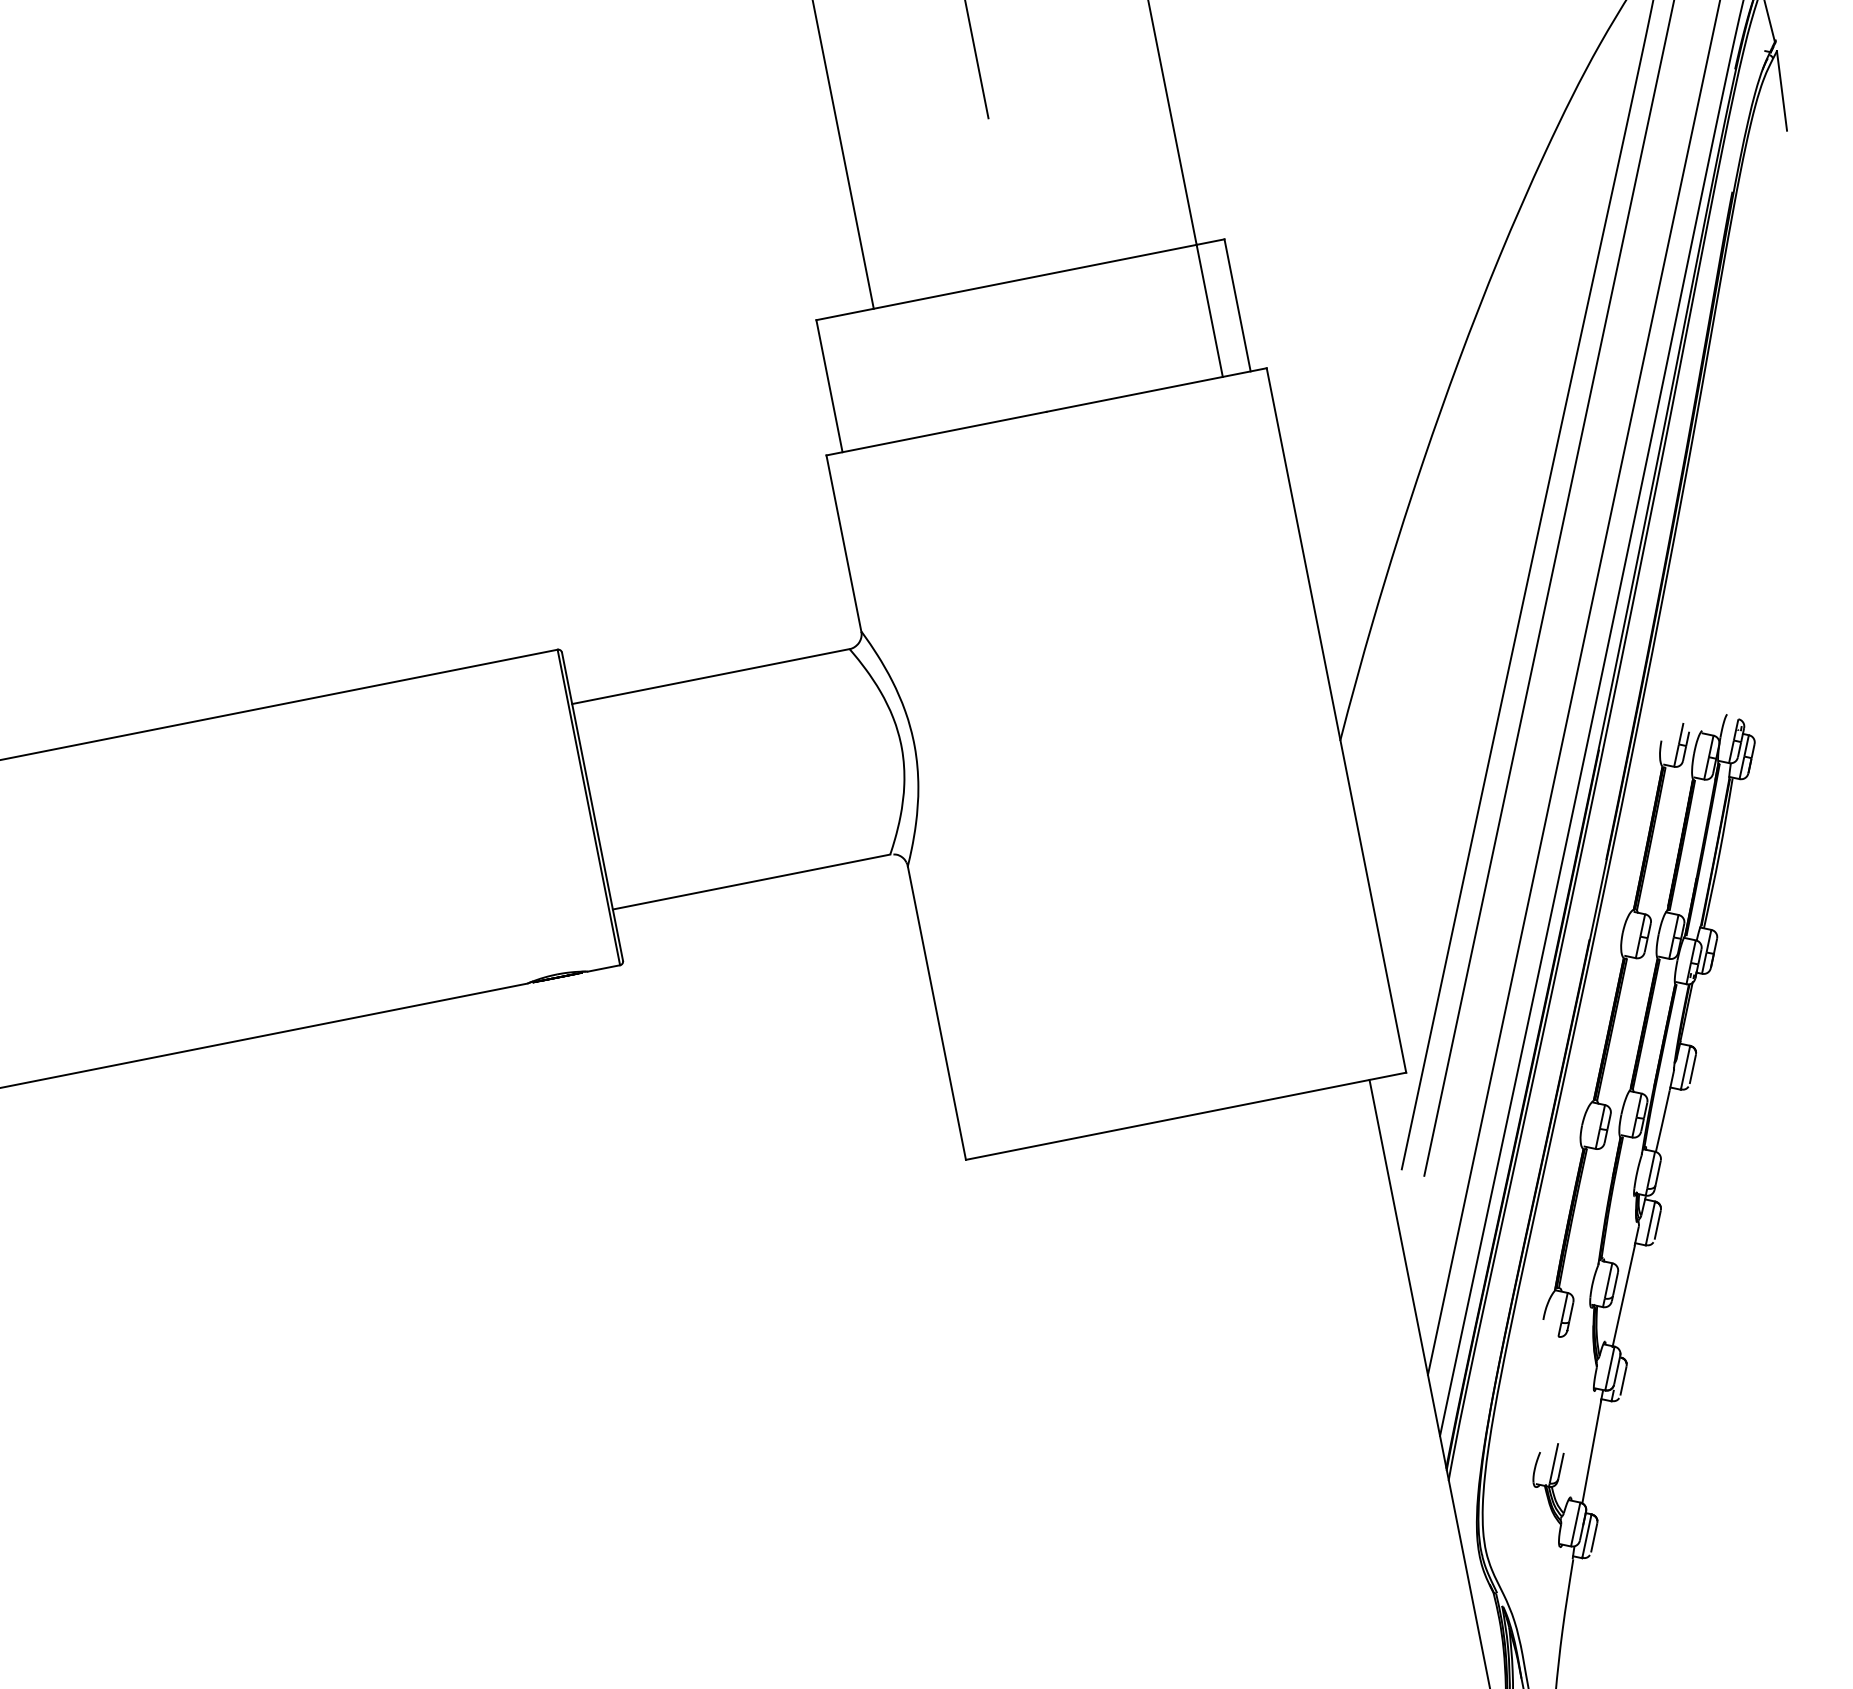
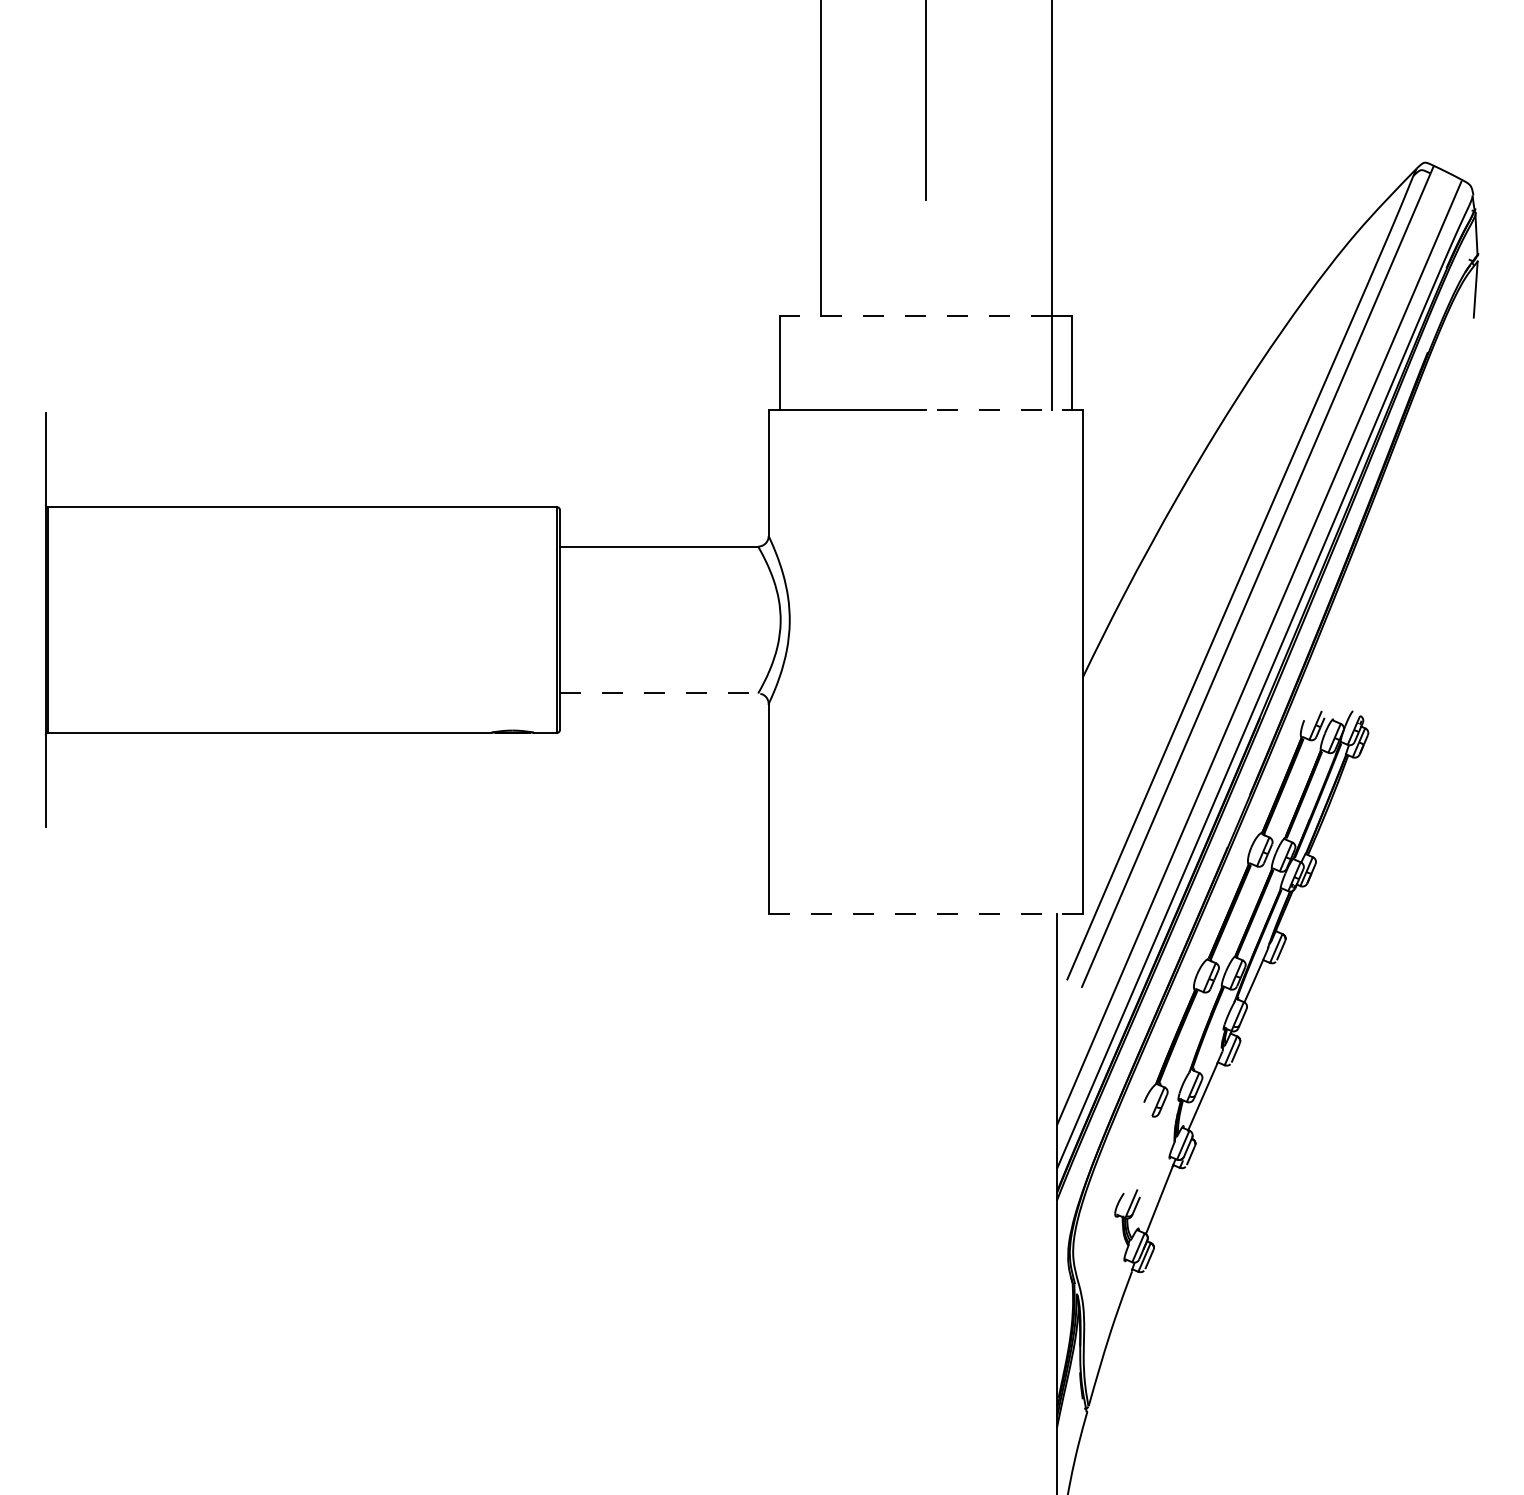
line: (1007, 282) -> (916, 315), solid -> dashed
line: (1156, 390) -> (1004, 410), solid -> dashed
line: (752, 881) -> (659, 693), solid -> dashed
line: (1185, 1115) -> (925, 913), solid -> dashed

